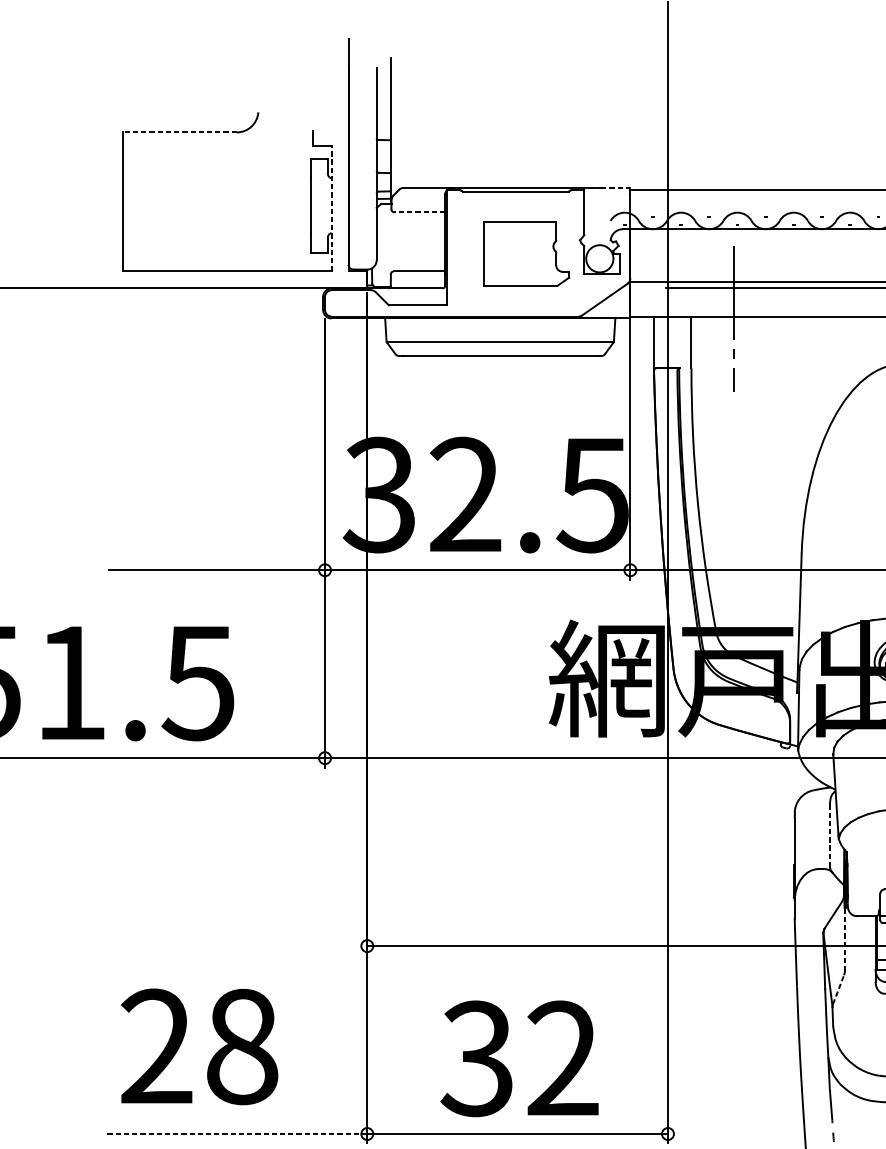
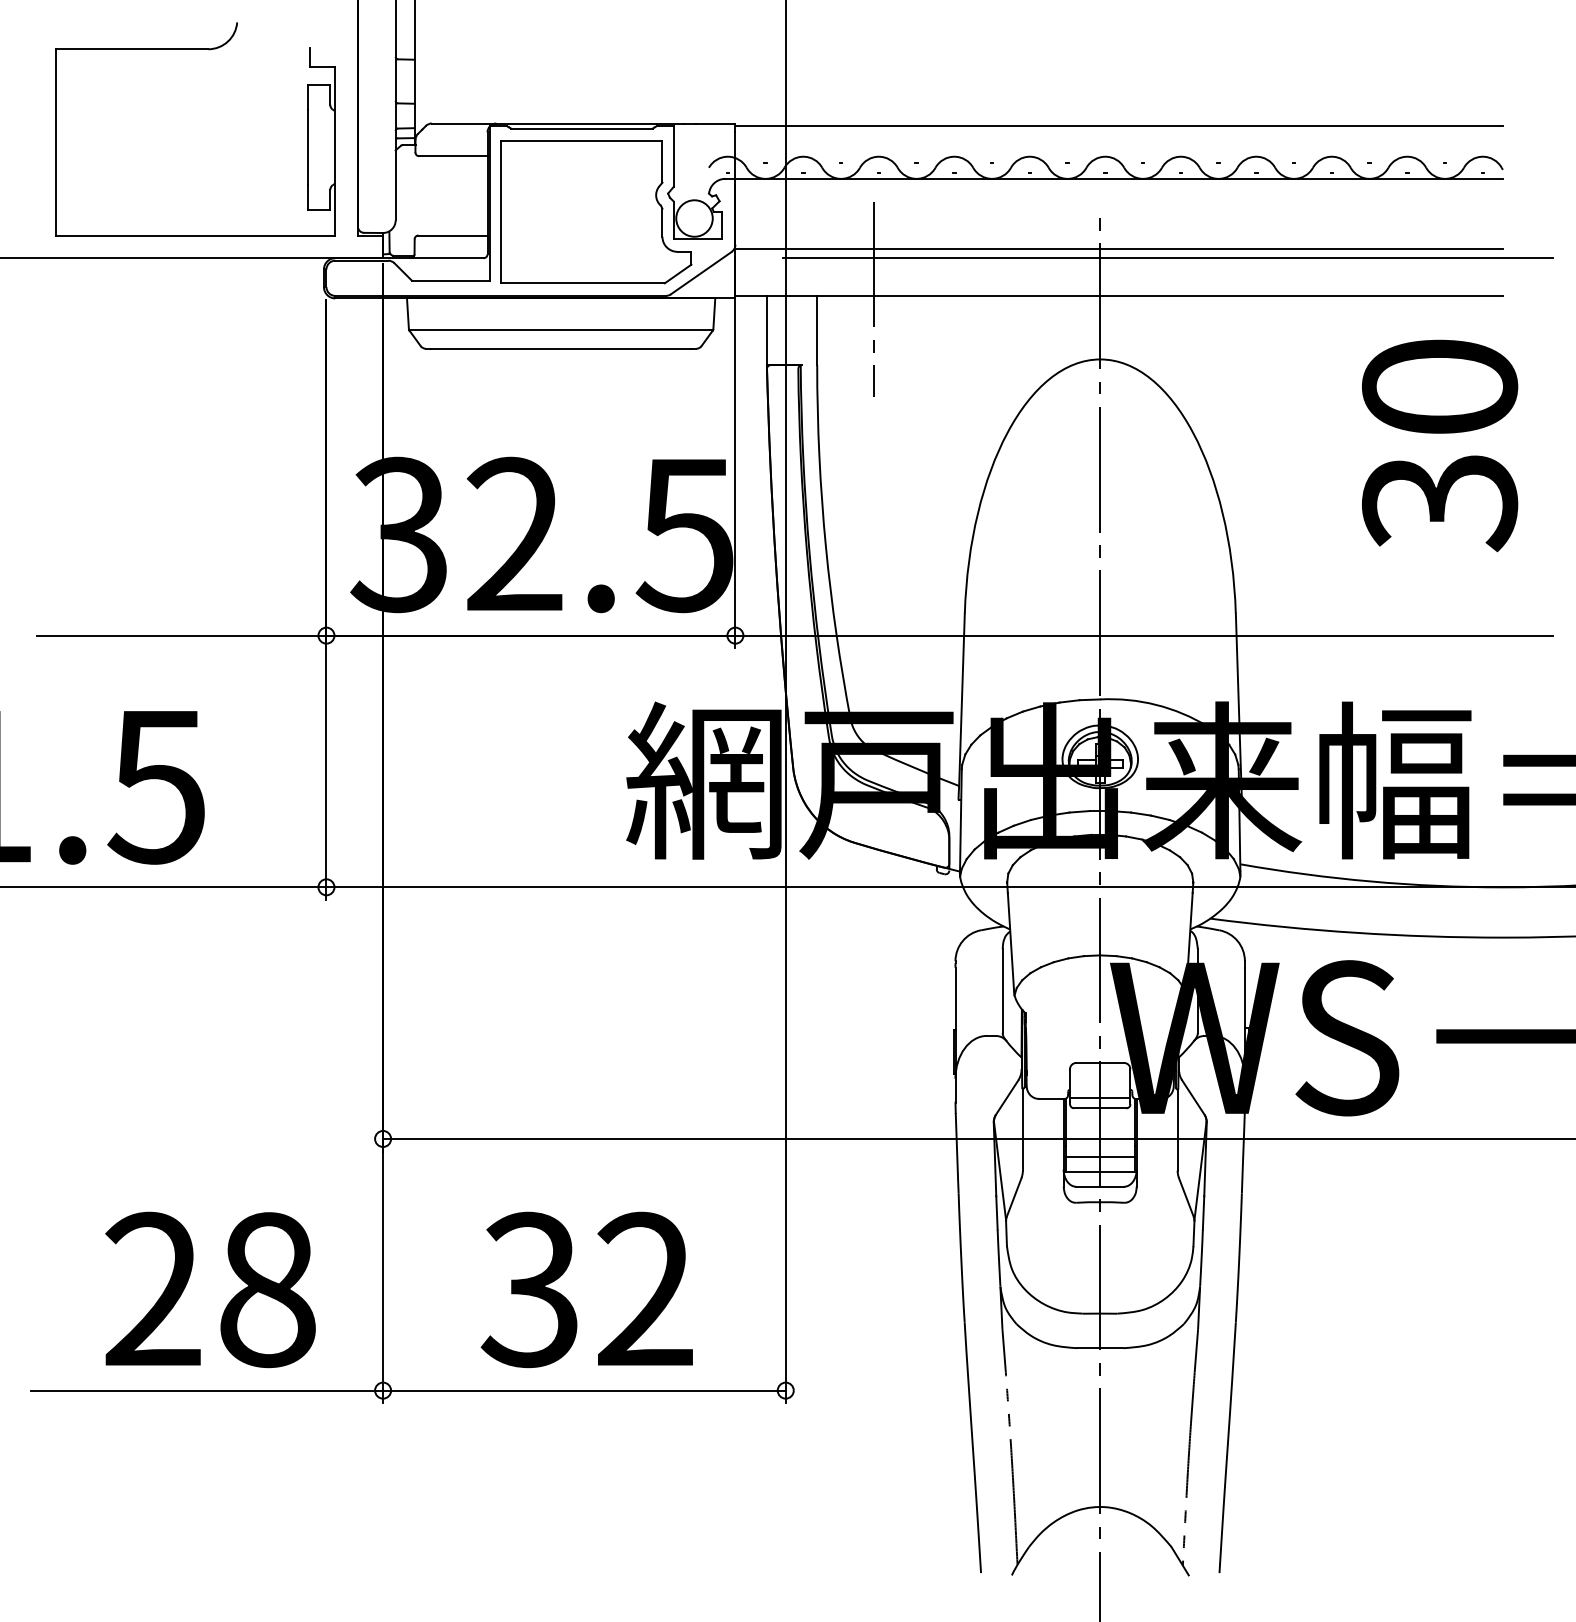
line: (179, 132) -> (131, 49), dashed -> solid
line: (615, 187) -> (715, 123), dashed -> solid
line: (331, 208) -> (335, 150), dashed -> solid
line: (419, 212) -> (452, 156), dashed -> solid
part: (526, 254) -> (596, 212), size x1.67
line: (829, 835) -> (1002, 991), dashed -> solid
line: (844, 939) -> (1022, 1129), dashed -> solid
line: (838, 989) -> (1014, 1197), dashed -> solid
text: (199, 1046) -> (210, 1289), moved
line: (235, 1133) -> (206, 1390), dashed -> solid

